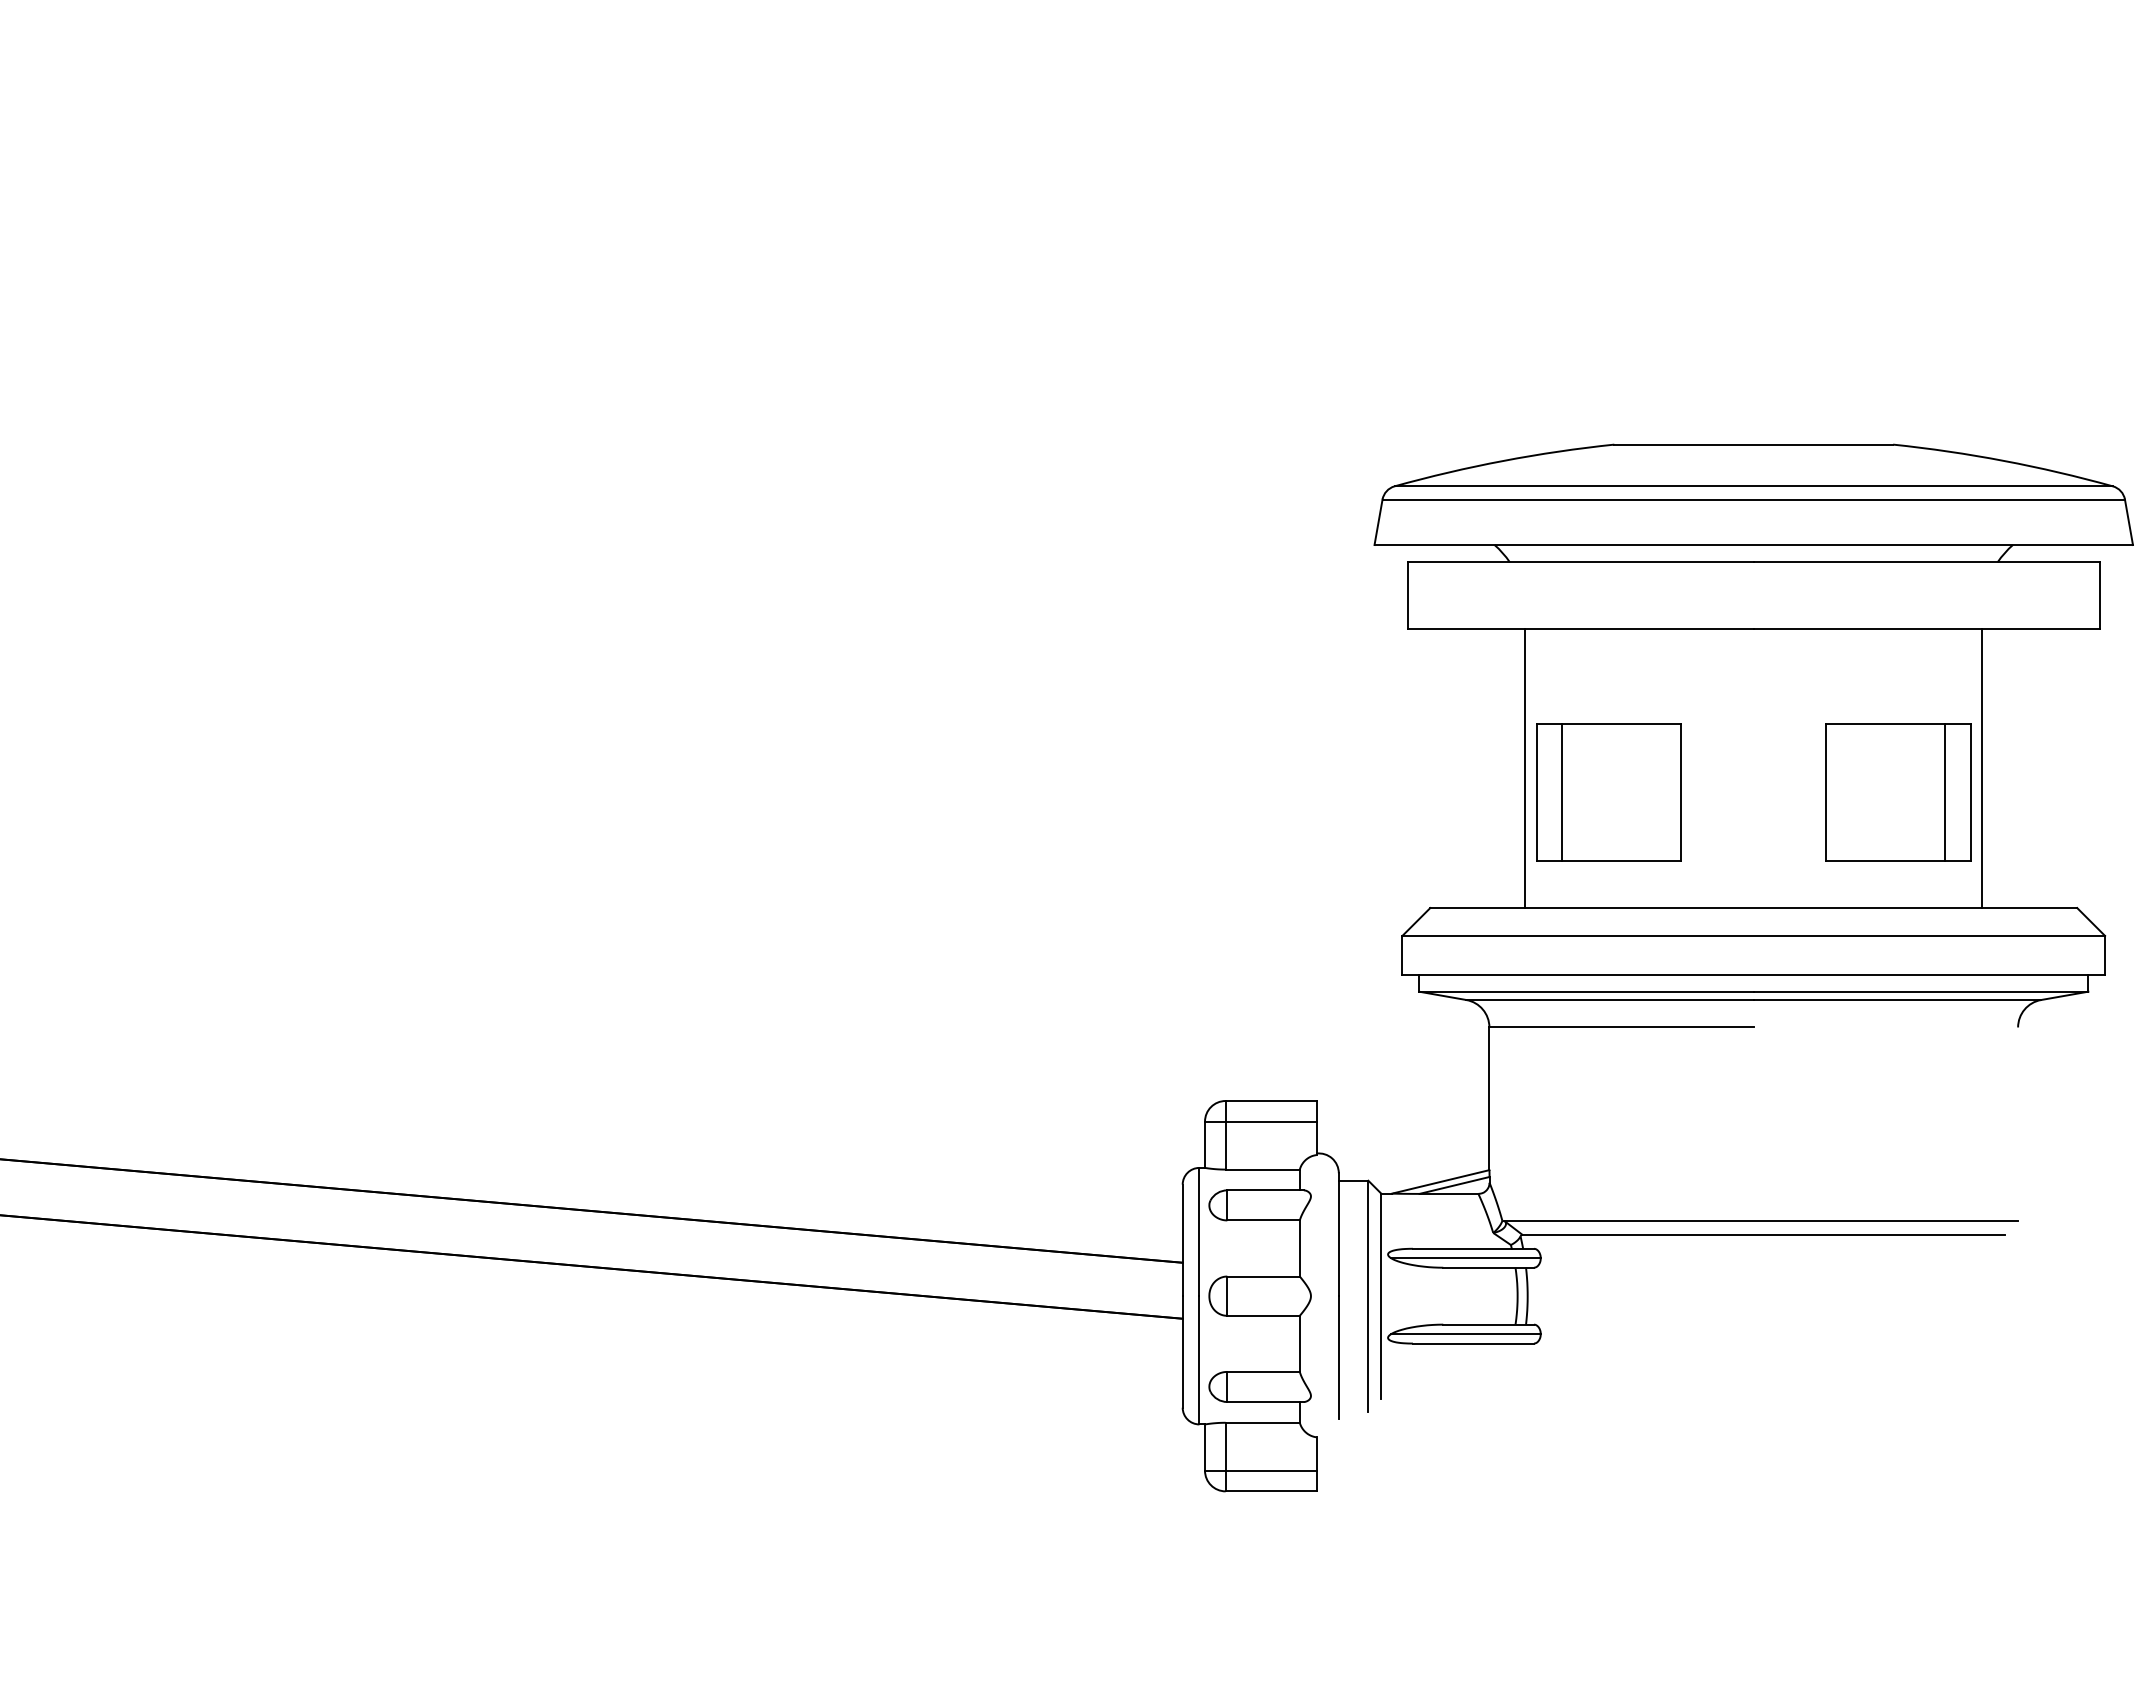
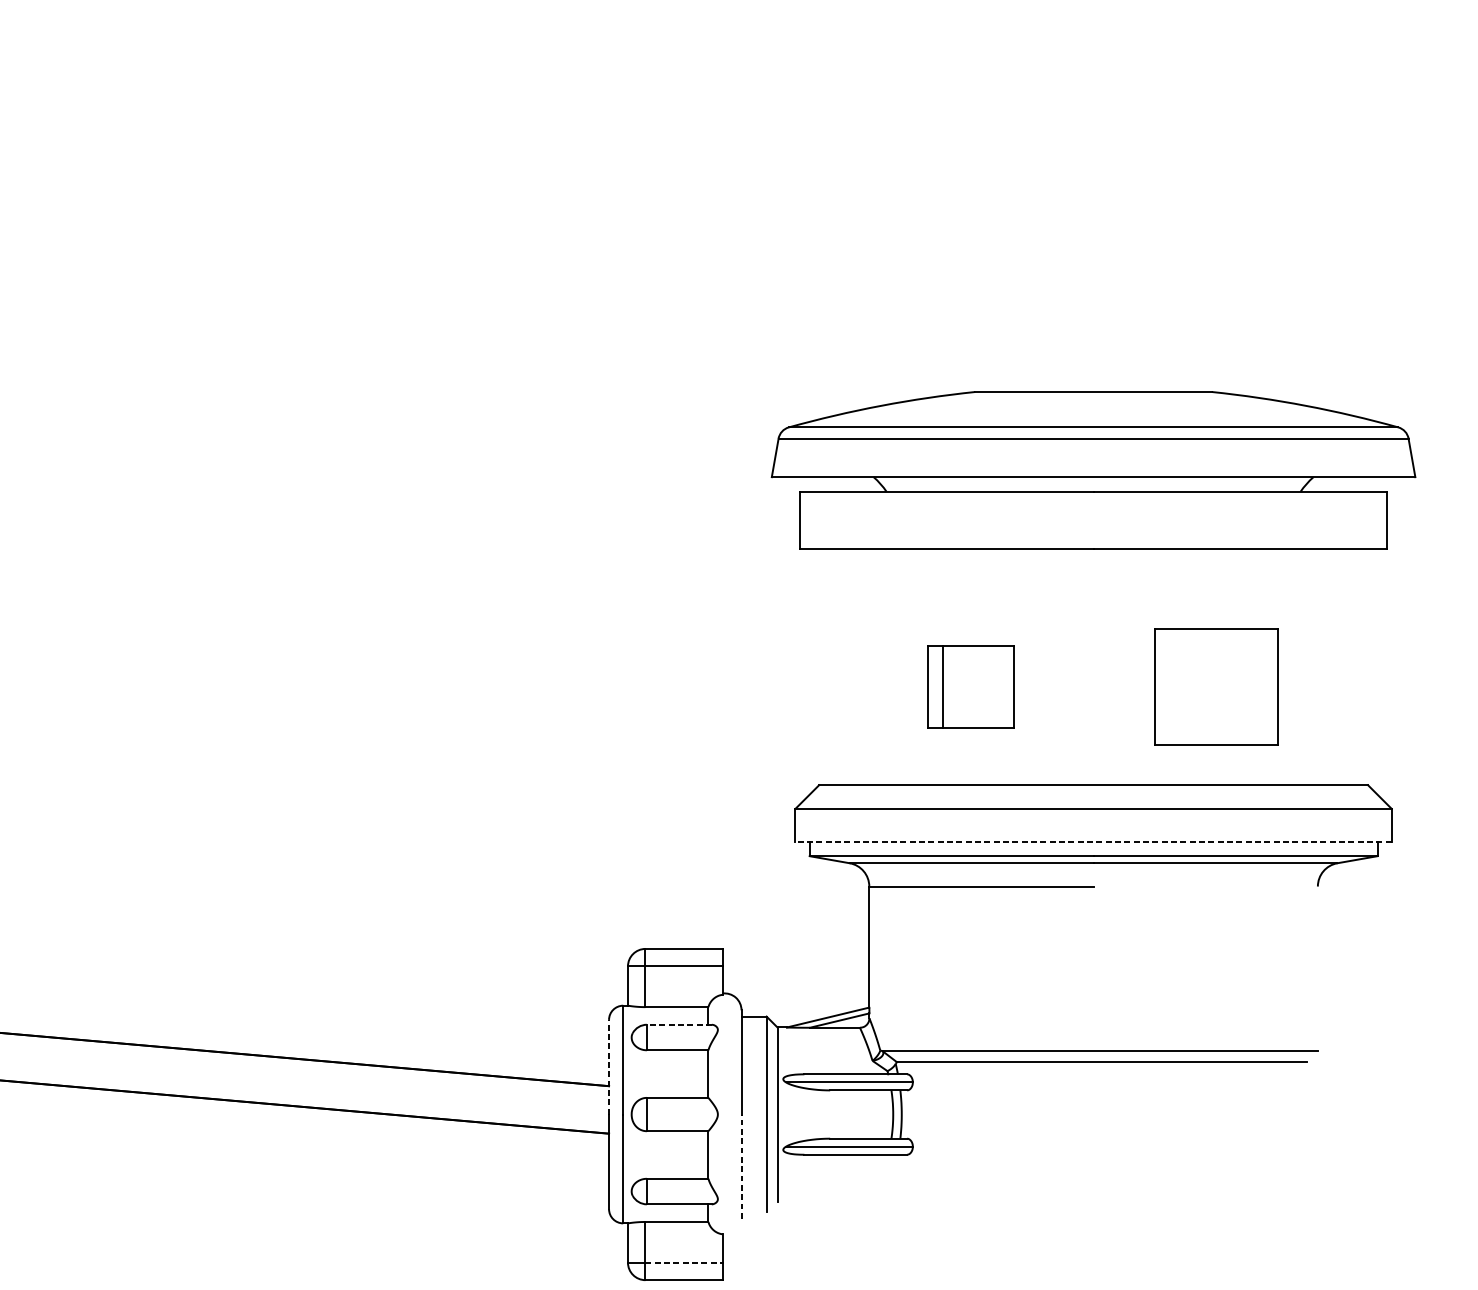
line: (1525, 768) -> (899, 666), removed
line: (1982, 768) -> (1287, 666), removed
part: (1608, 792) -> (970, 687), size x0.7
line: (1945, 792) -> (1256, 687), removed
line: (1753, 974) -> (1093, 841), solid -> dashed
line: (1265, 1190) -> (679, 1024), solid -> dashed
line: (1182, 1240) -> (608, 1067), solid -> dashed
line: (1338, 1357) -> (741, 1166), solid -> dashed
line: (1271, 1470) -> (684, 1262), solid -> dashed

